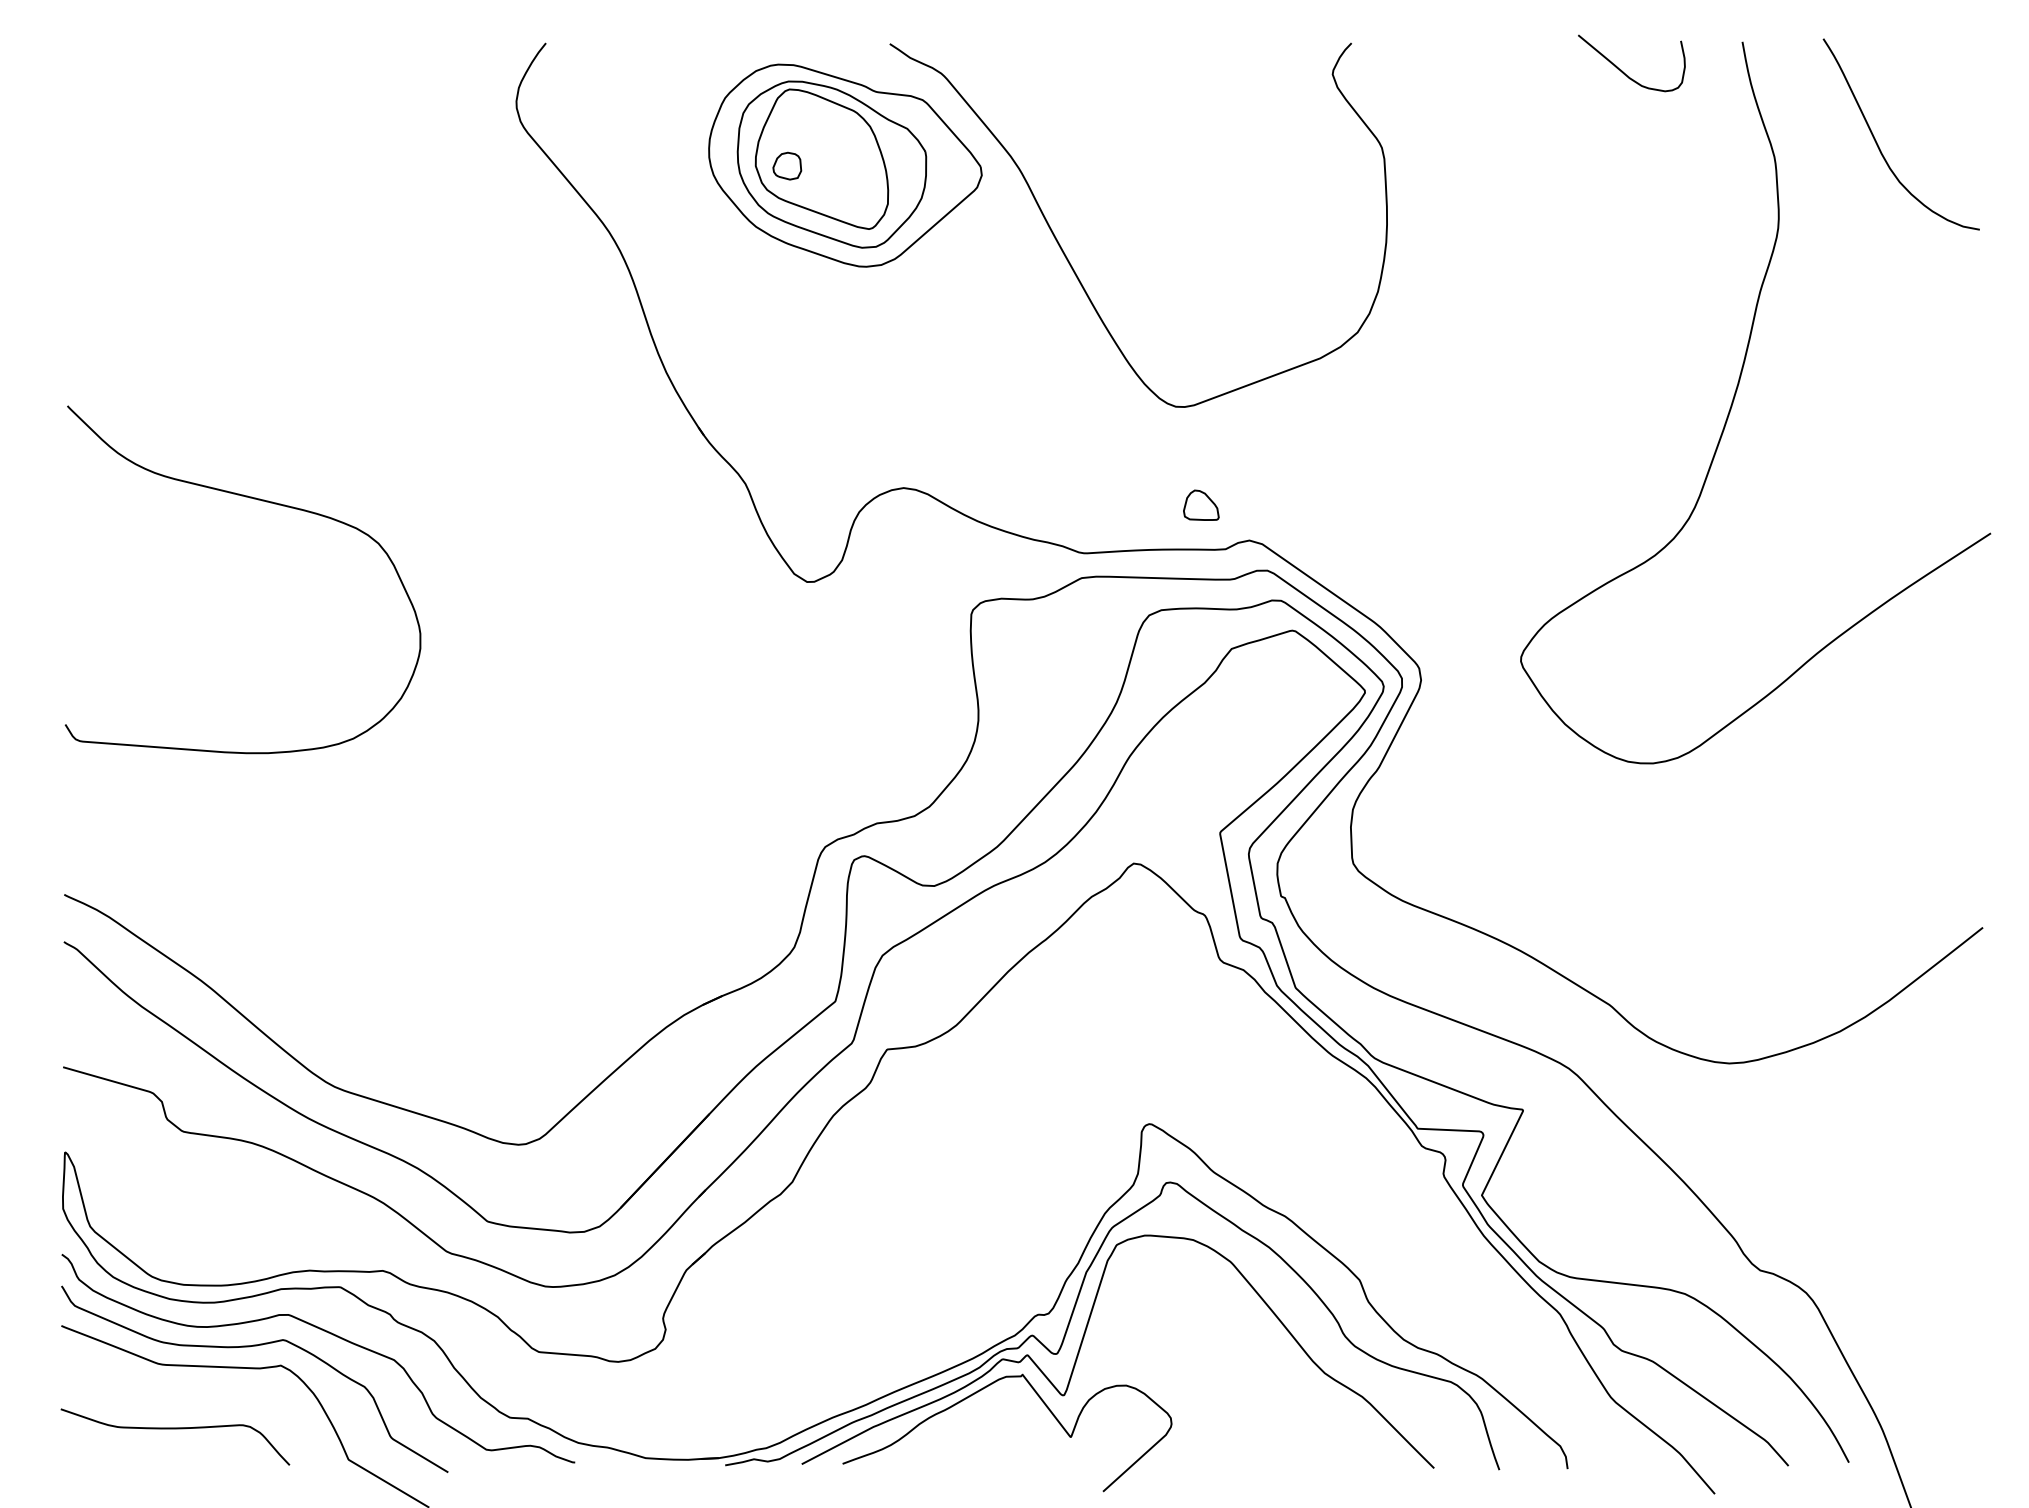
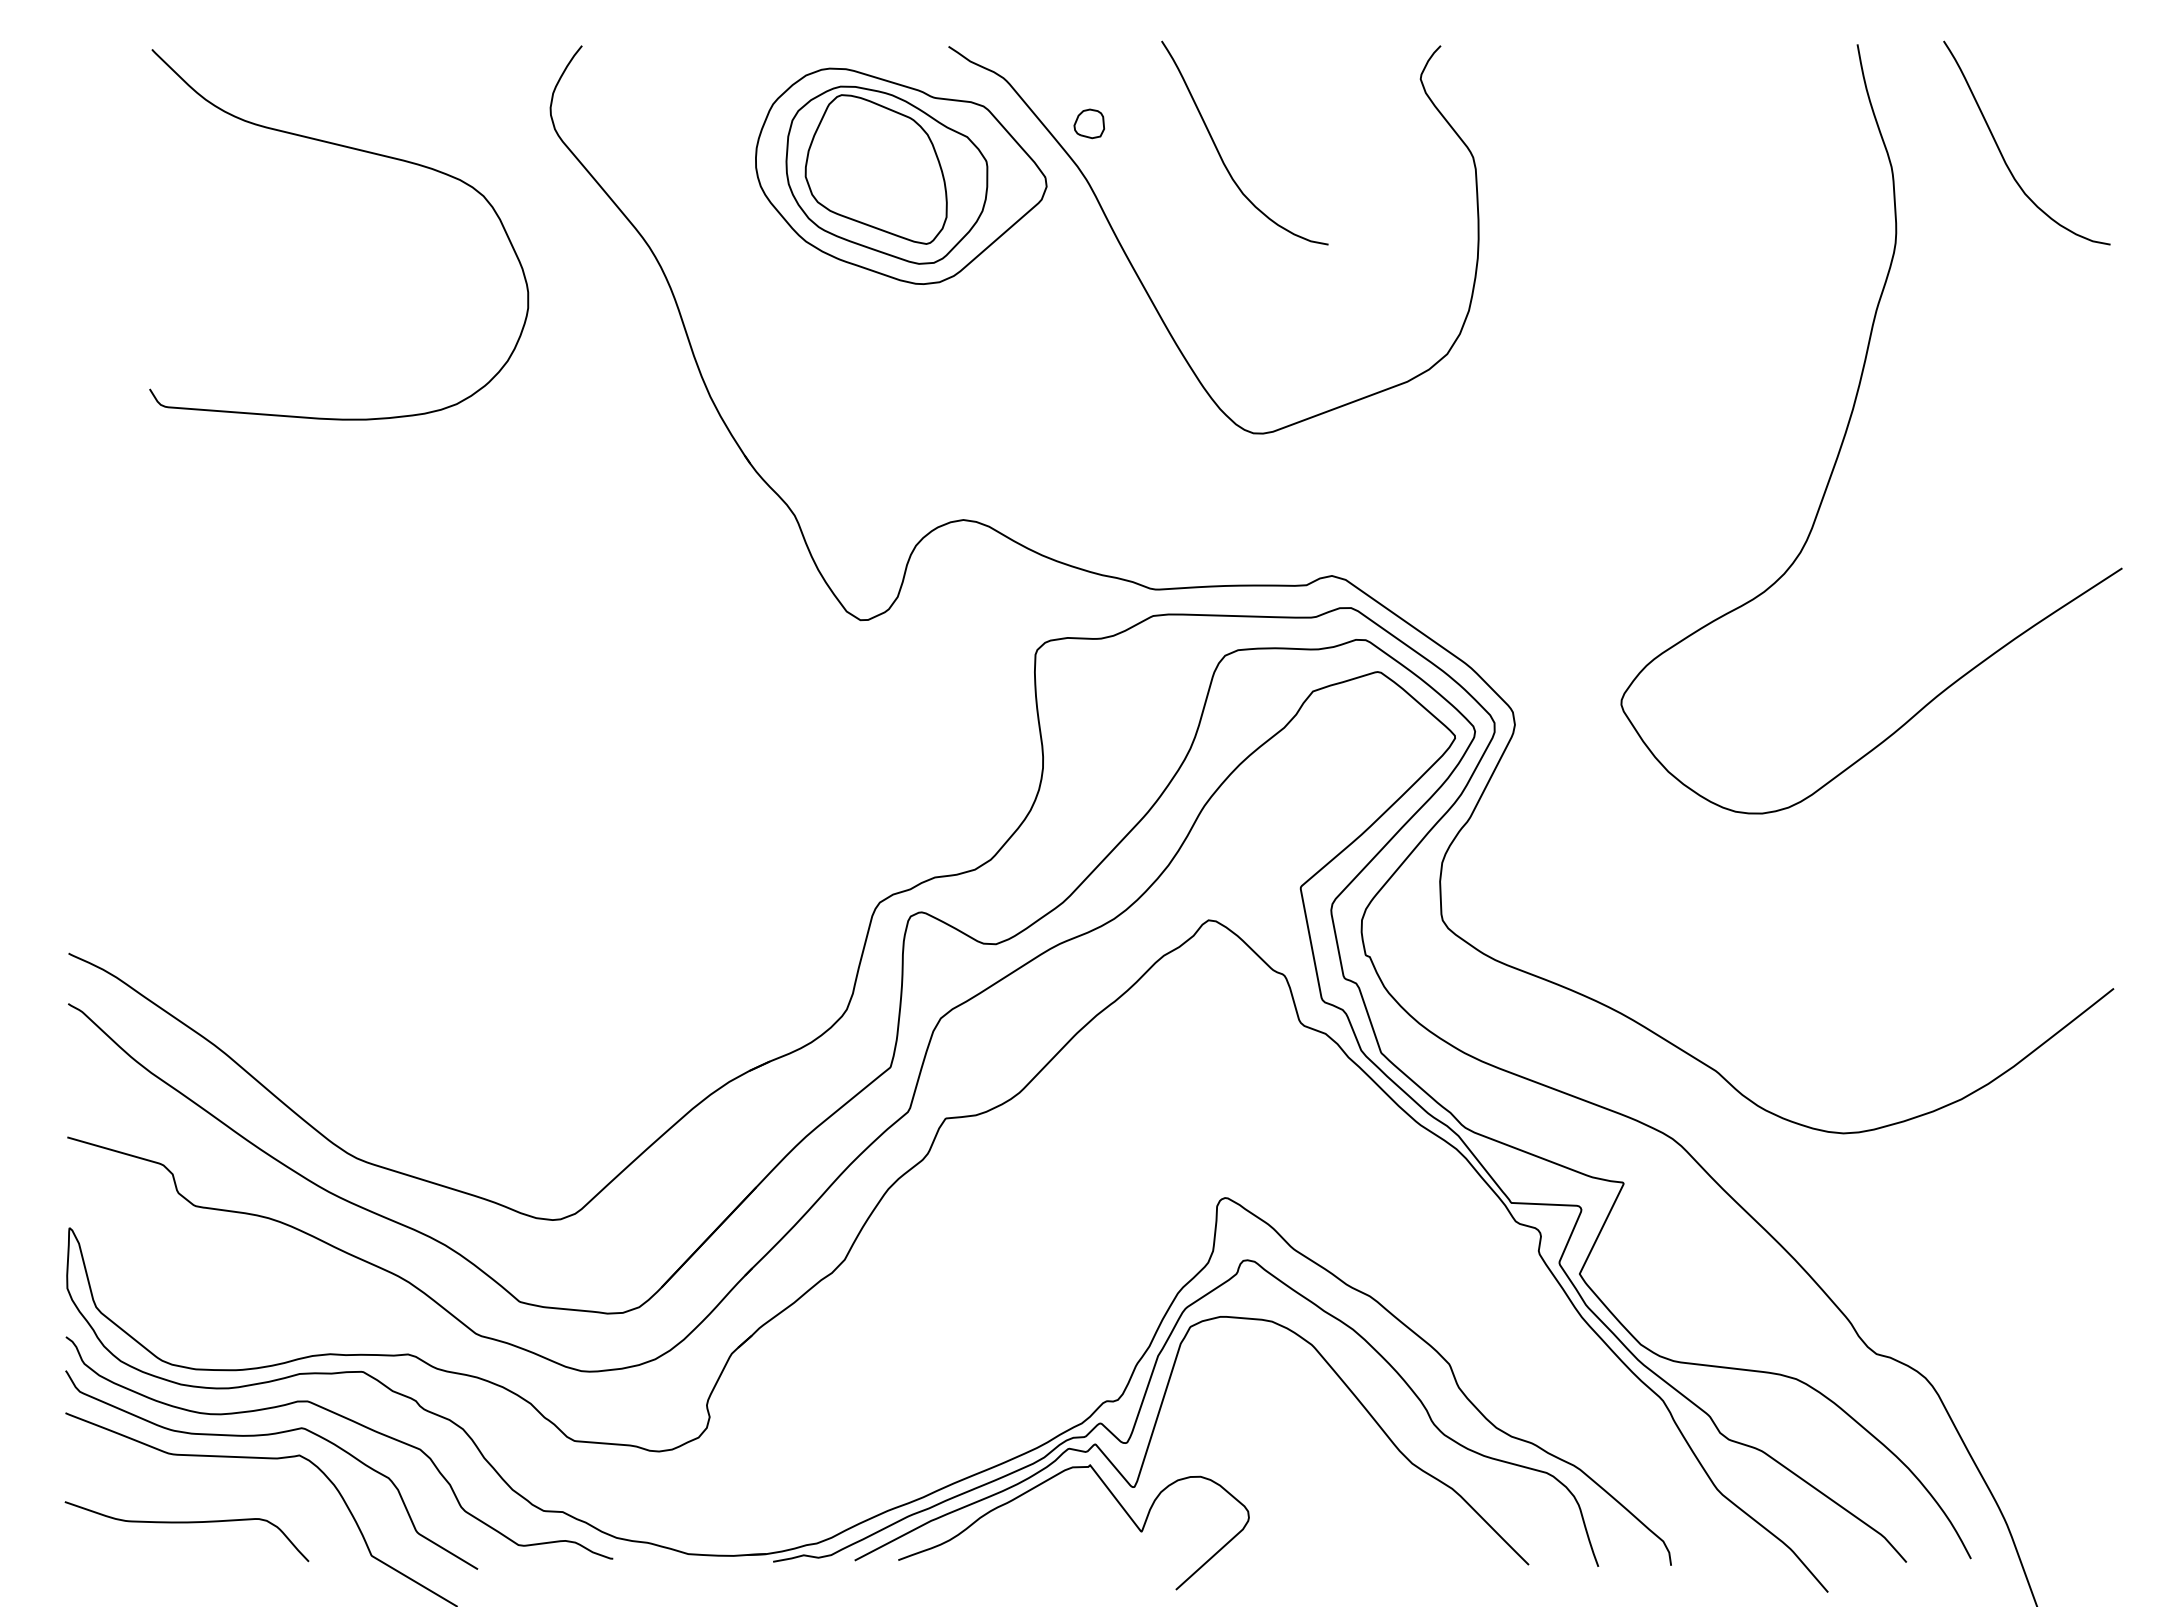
curve: (1624, 72) -> (1731, 76), removed
curve: (1143, 142) -> (1219, 151), added
part: (786, 165) -> (1088, 123), moved
curve: (263, 501) -> (360, 151), moved
part: (1201, 504) -> (1280, 537), removed

